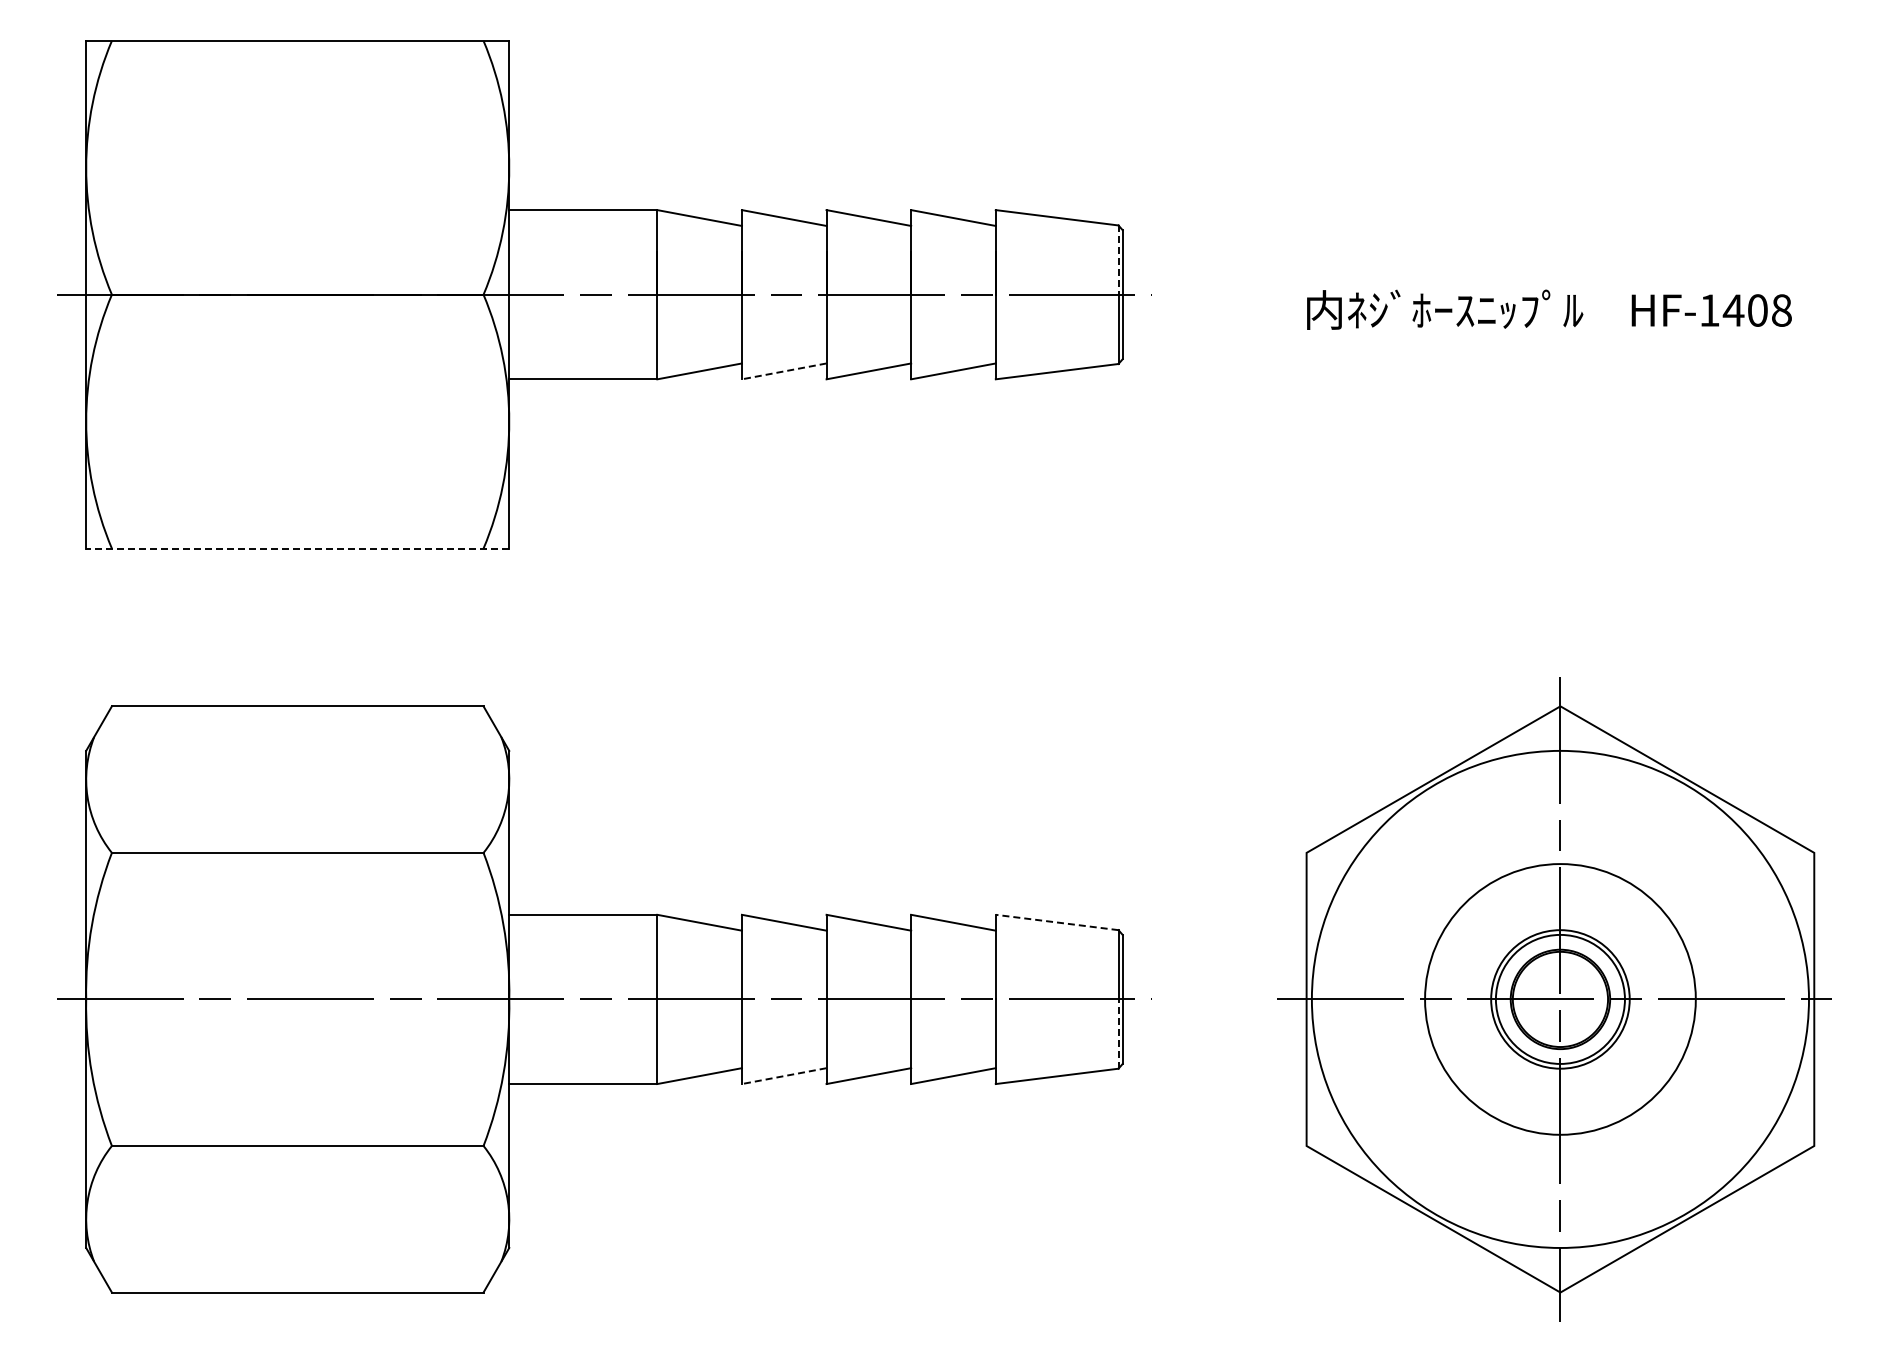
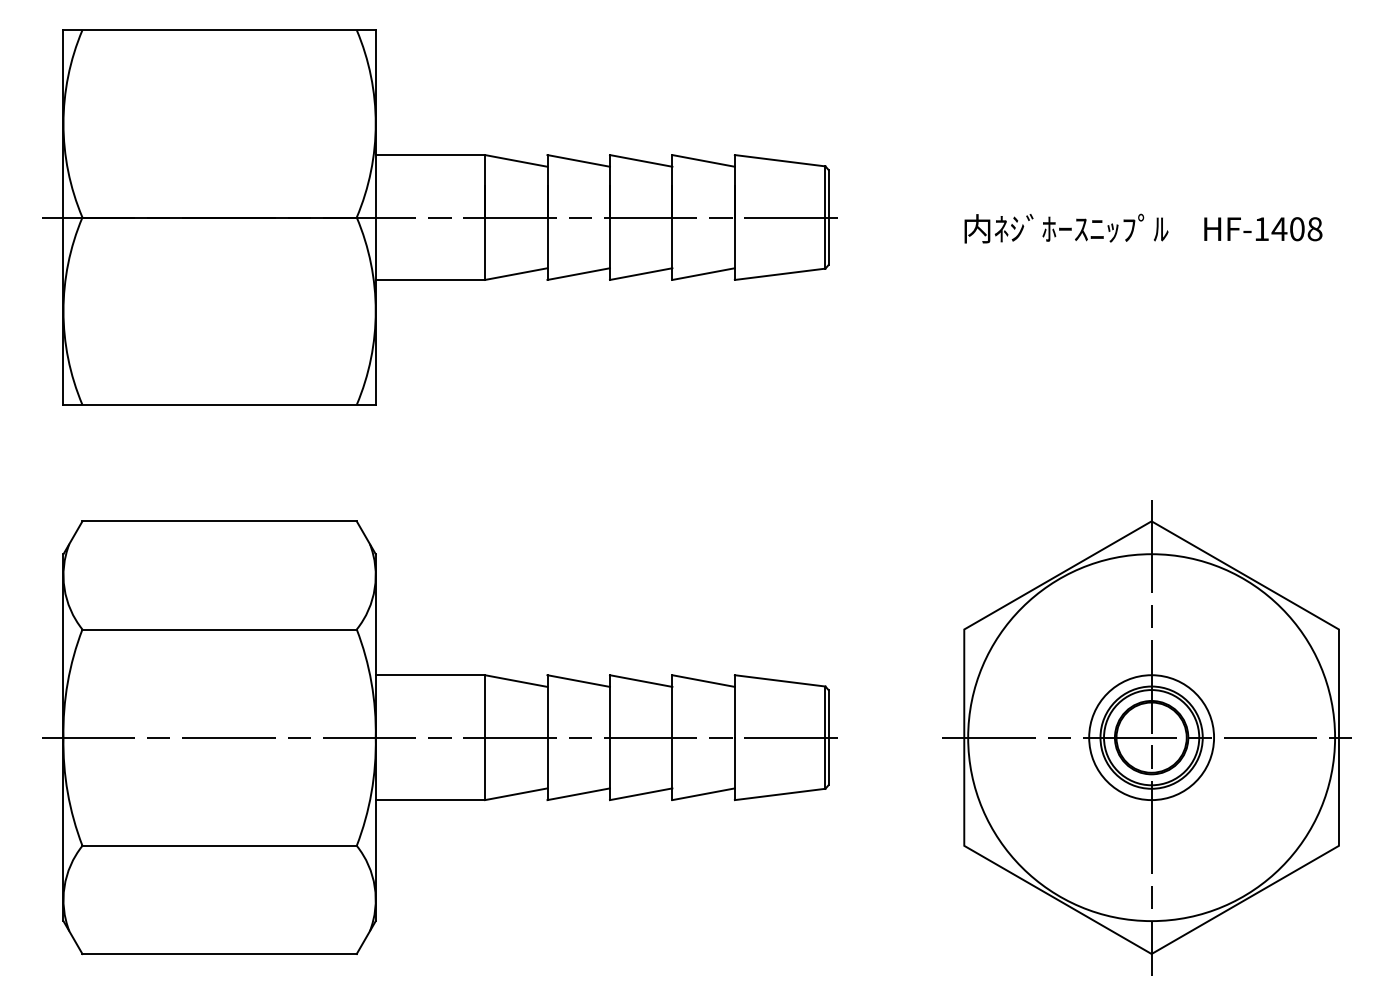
line: (1118, 260) -> (825, 192), dashed -> solid
line: (783, 371) -> (578, 274), dashed -> solid
line: (297, 548) -> (219, 404), dashed -> solid
line: (1057, 922) -> (780, 680), dashed -> solid
circle: (1560, 999) -> (1151, 737), size x0.62
line: (1118, 1034) -> (825, 763), dashed -> solid
line: (783, 1076) -> (578, 794), dashed -> solid

